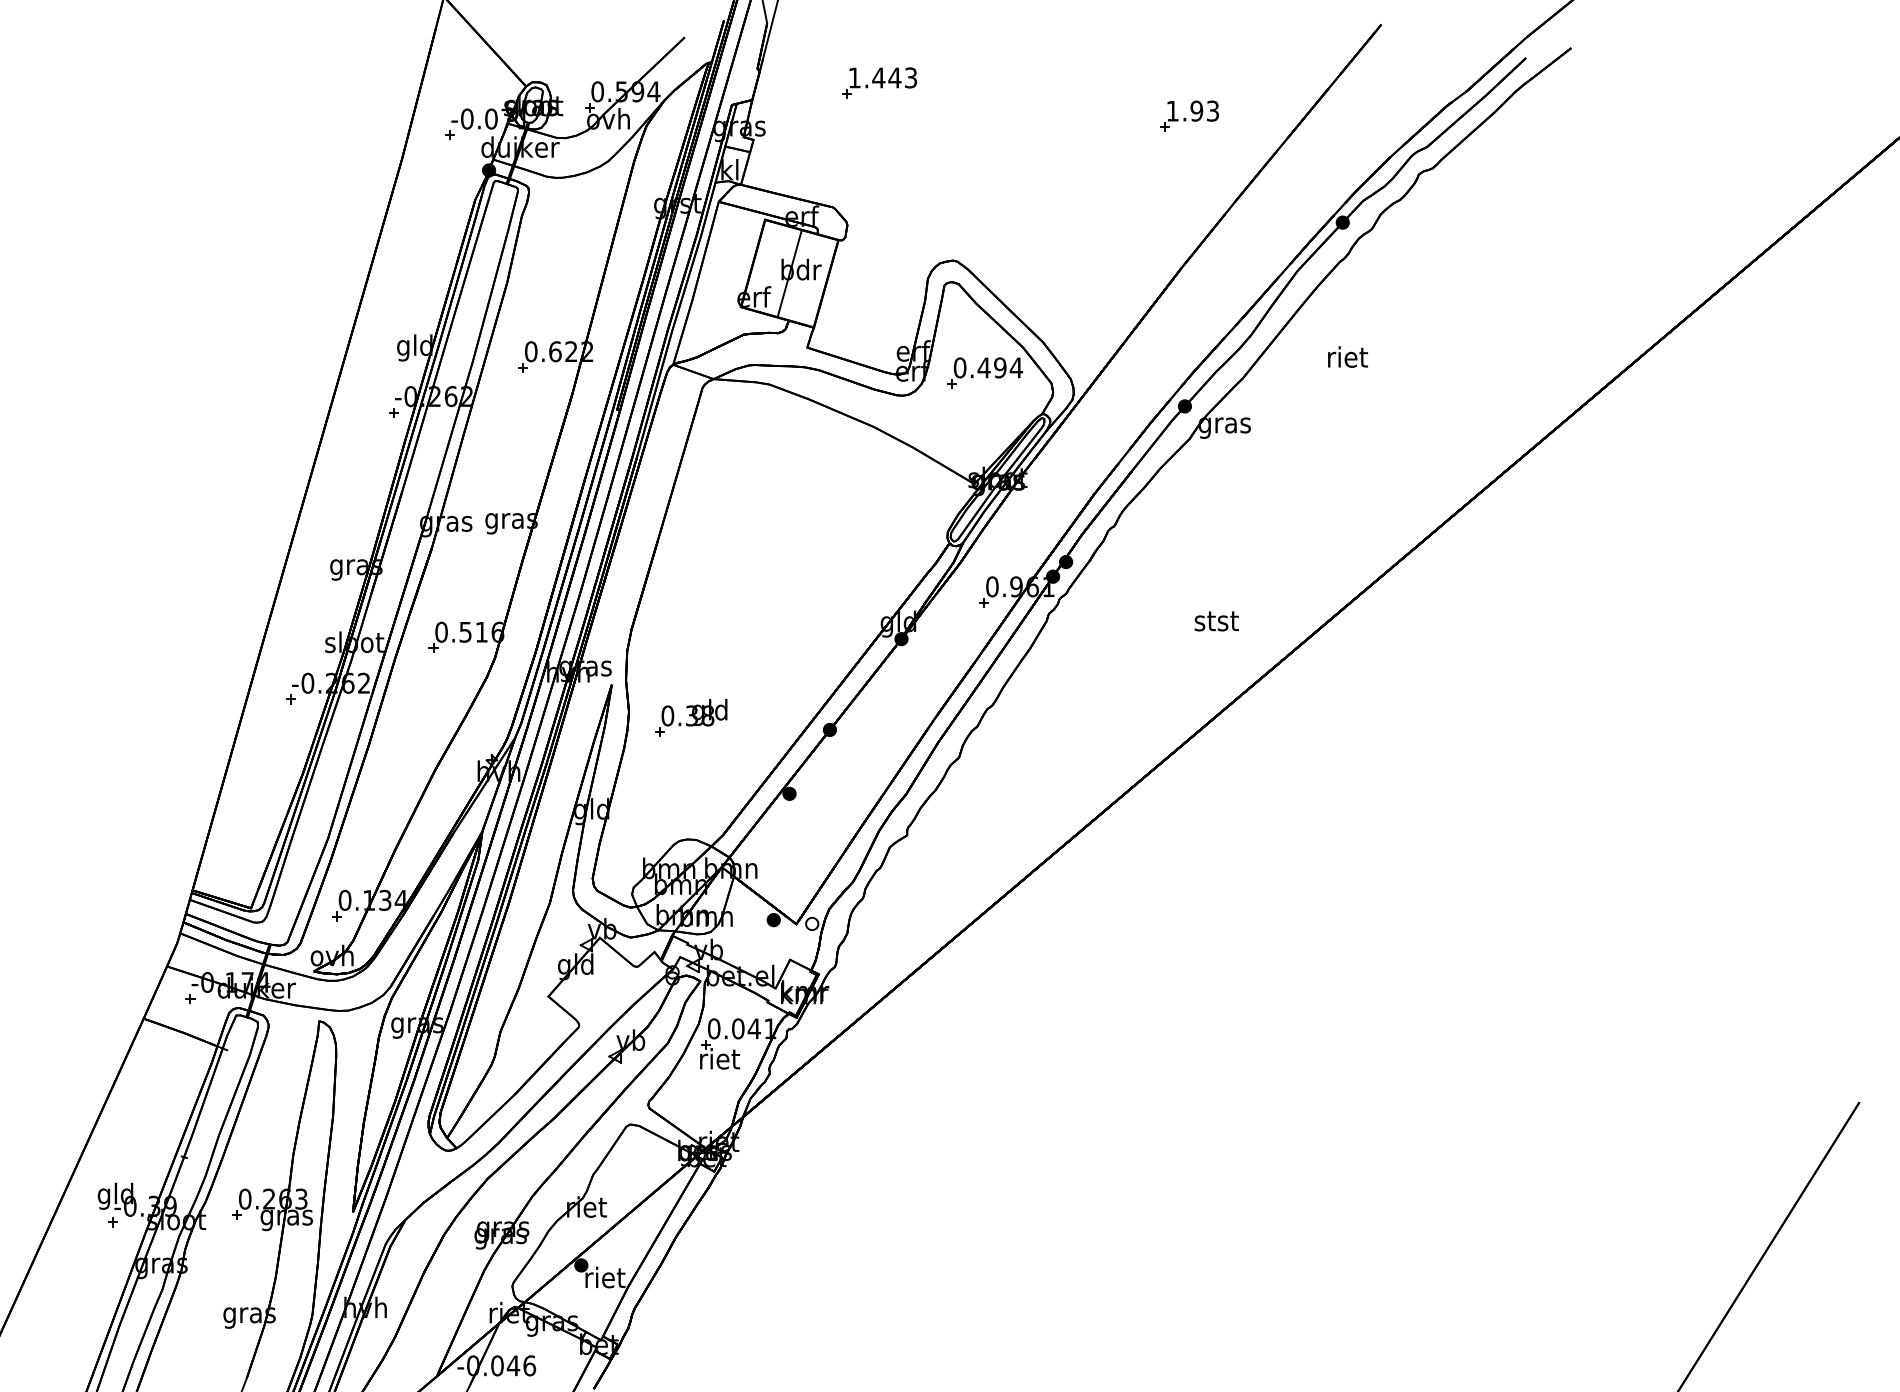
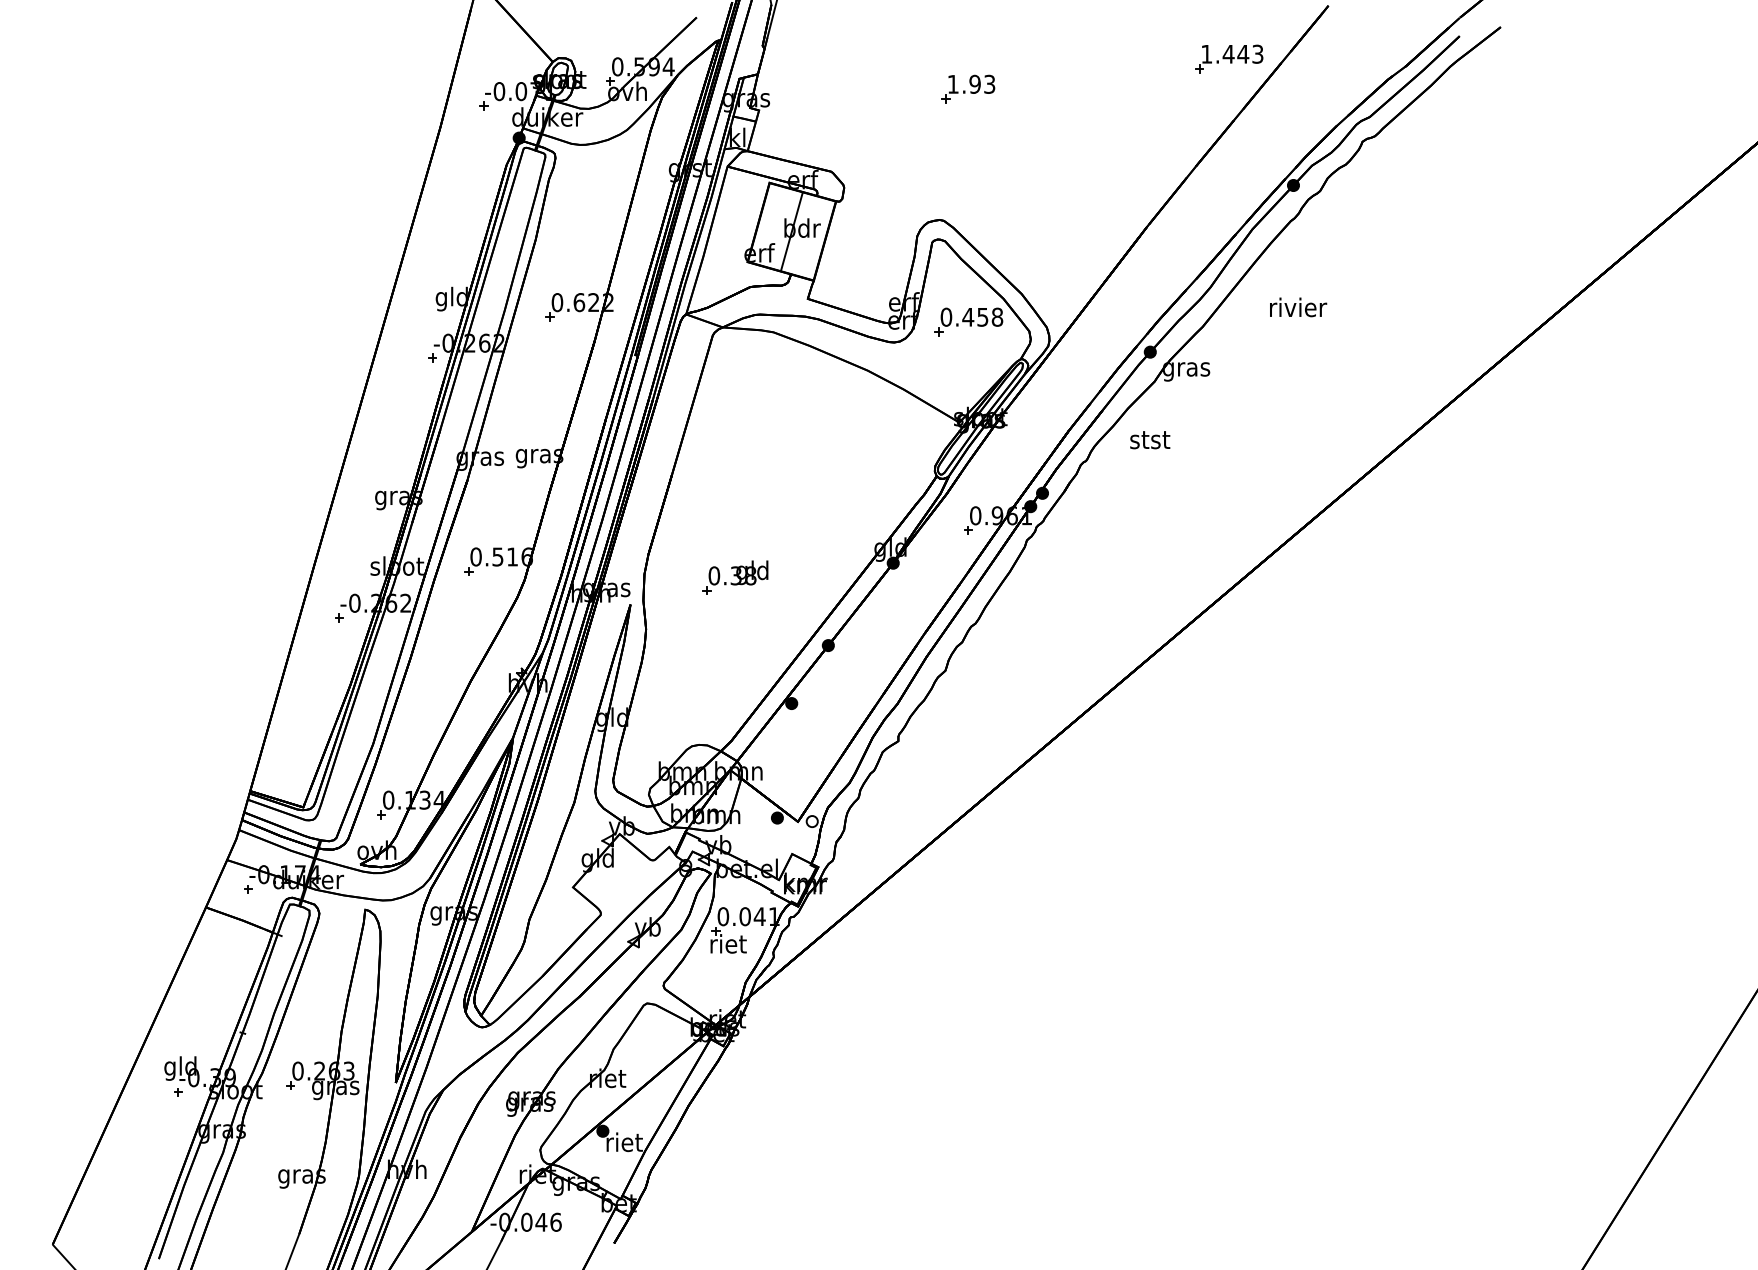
part: (879, 82) -> (1229, 58), moved
part: (1189, 115) -> (968, 88), moved
text: (1348, 357) -> (1298, 307), riet -> rivier
text: (1008, 367) -> (990, 316), 0.494 -> 0.458
text: (1217, 621) -> (1150, 440), moved
part: (691, 717) -> (735, 577), moved

